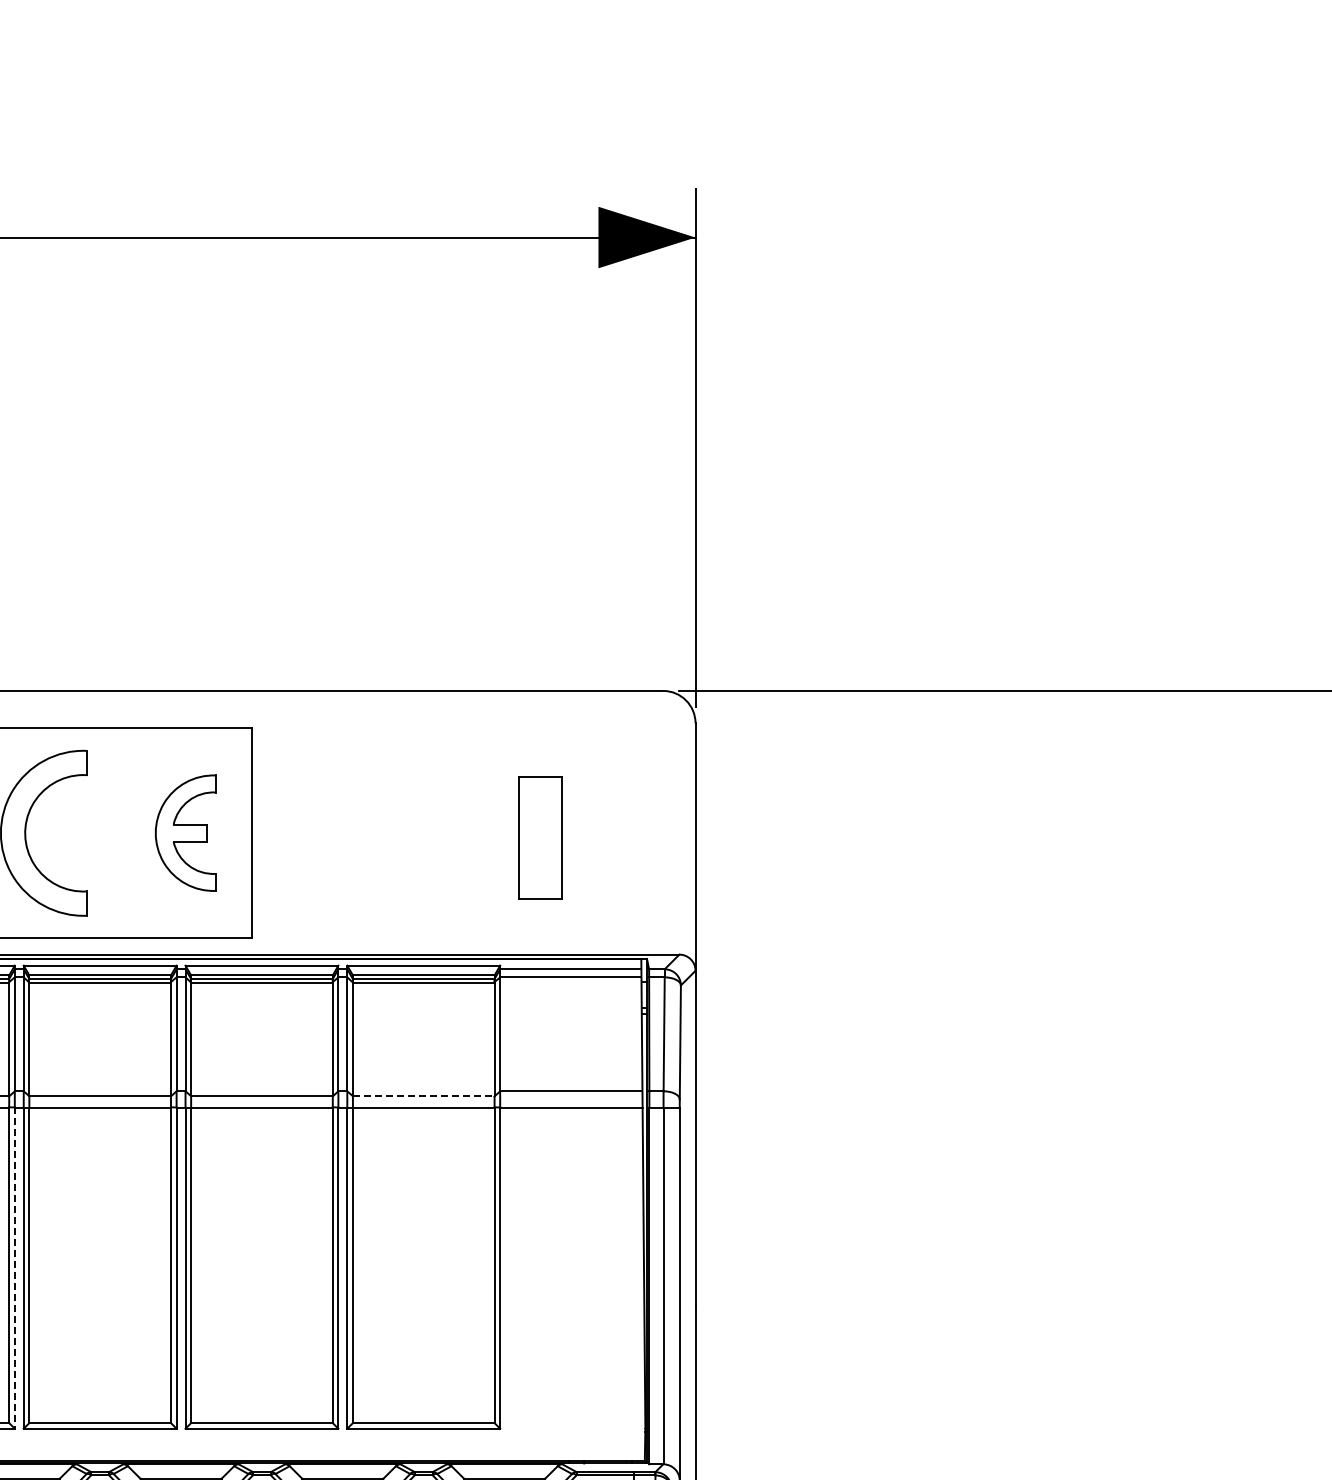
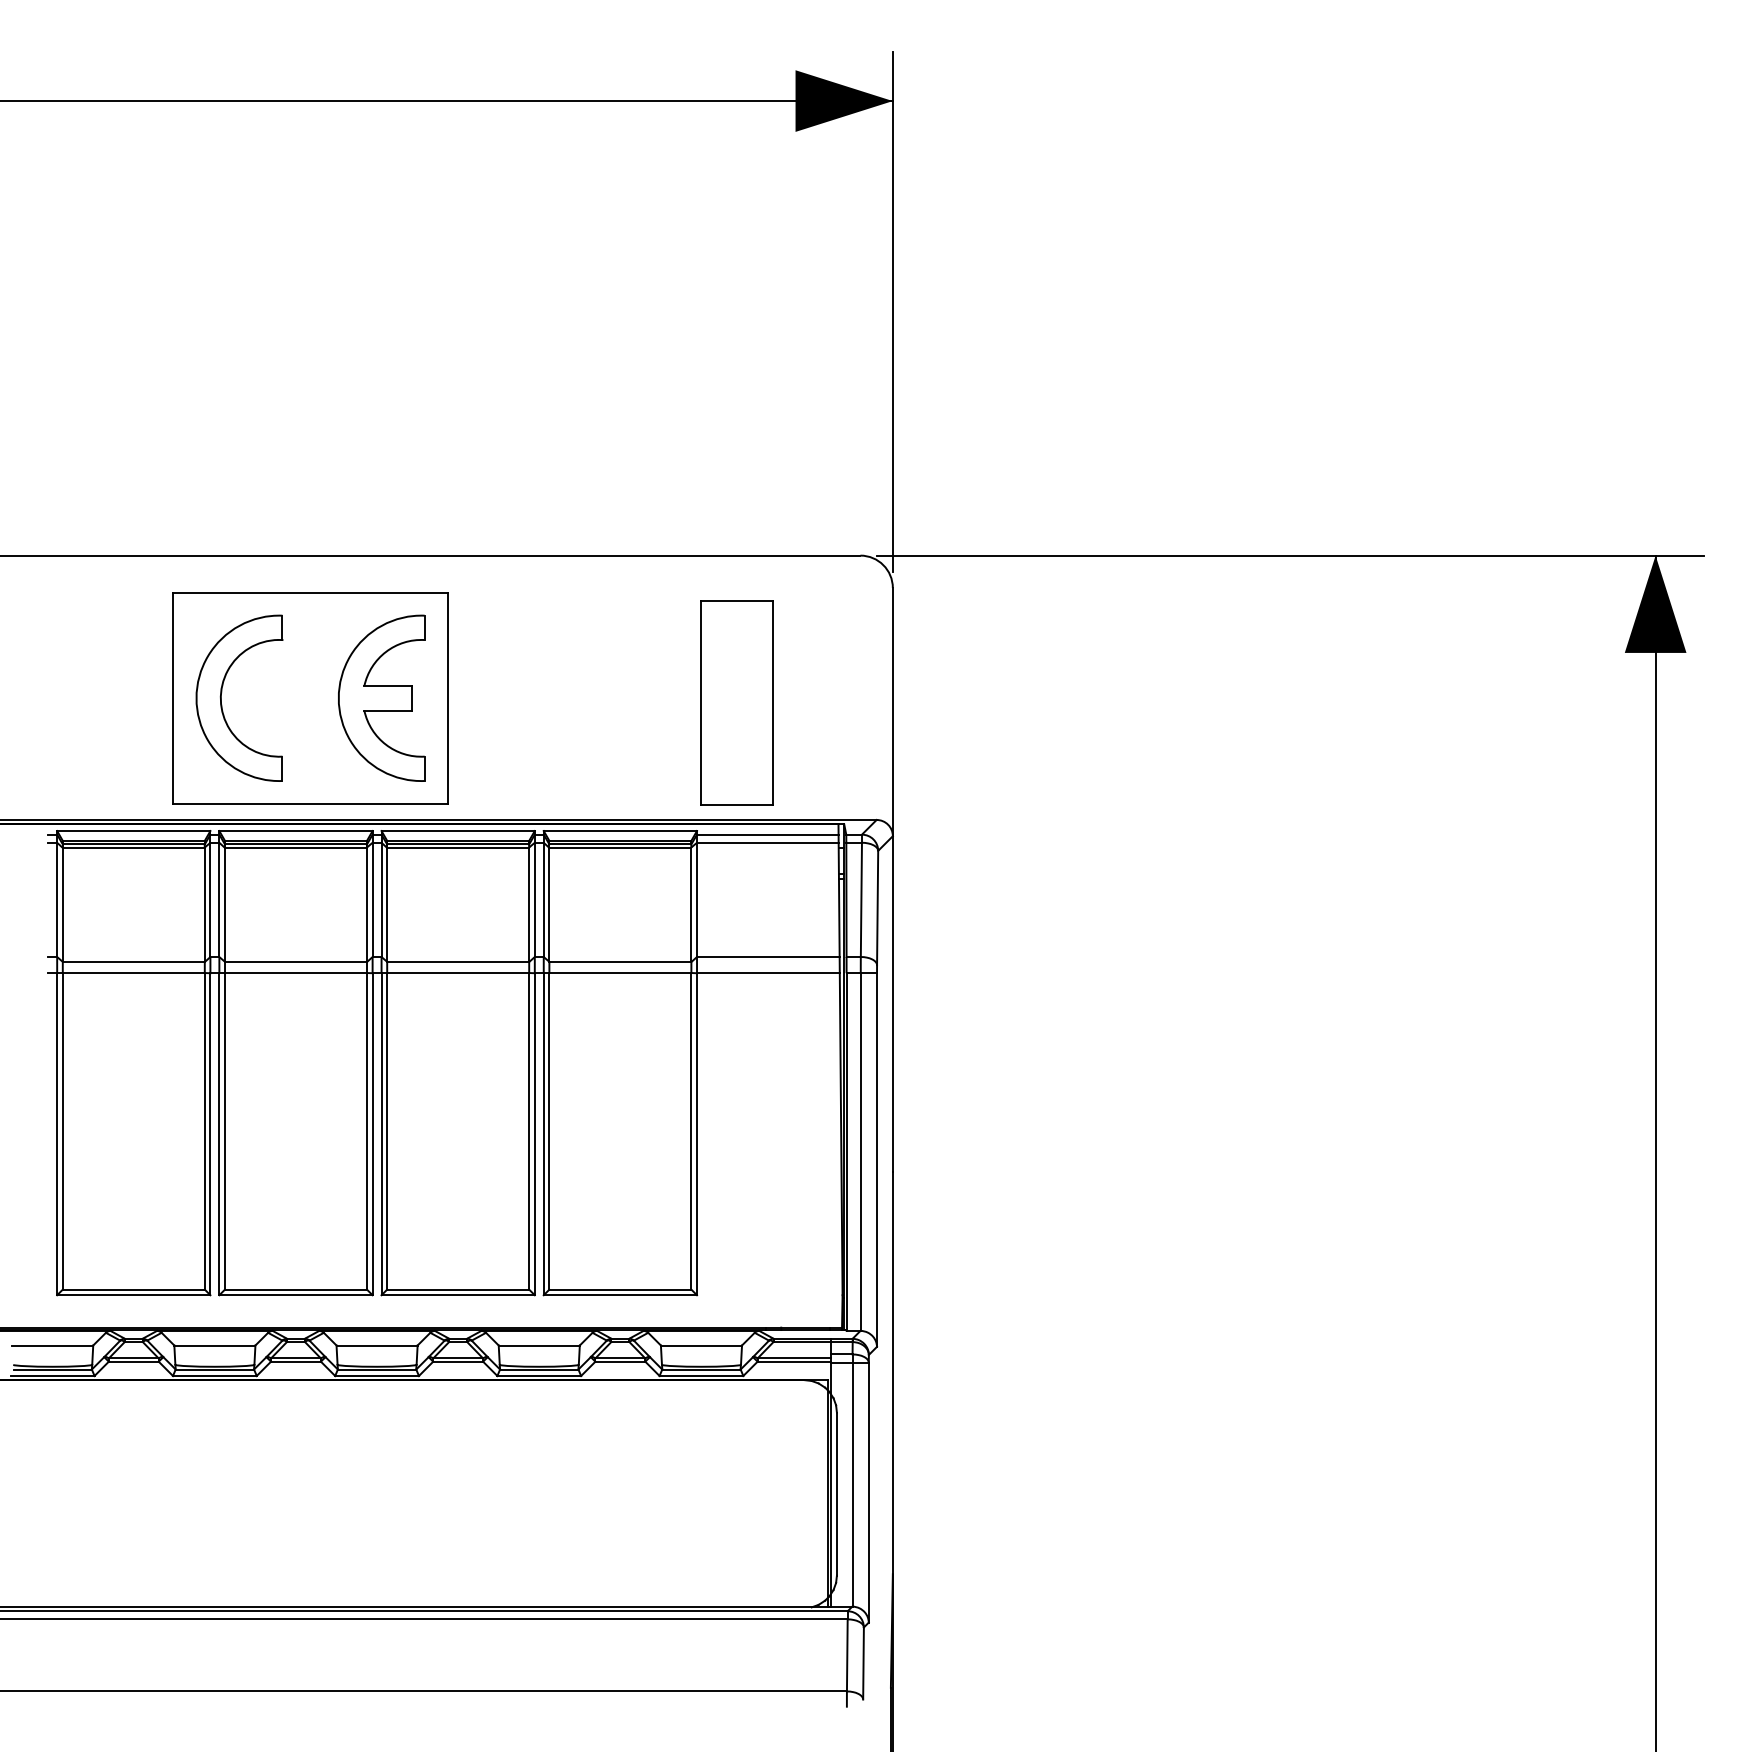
part: (185, 832) -> (381, 697), size x1.43
part: (539, 837) -> (736, 702), size x1.67
line: (423, 1095) -> (620, 961), dashed -> solid
line: (14, 1268) -> (210, 1134), dashed -> solid

